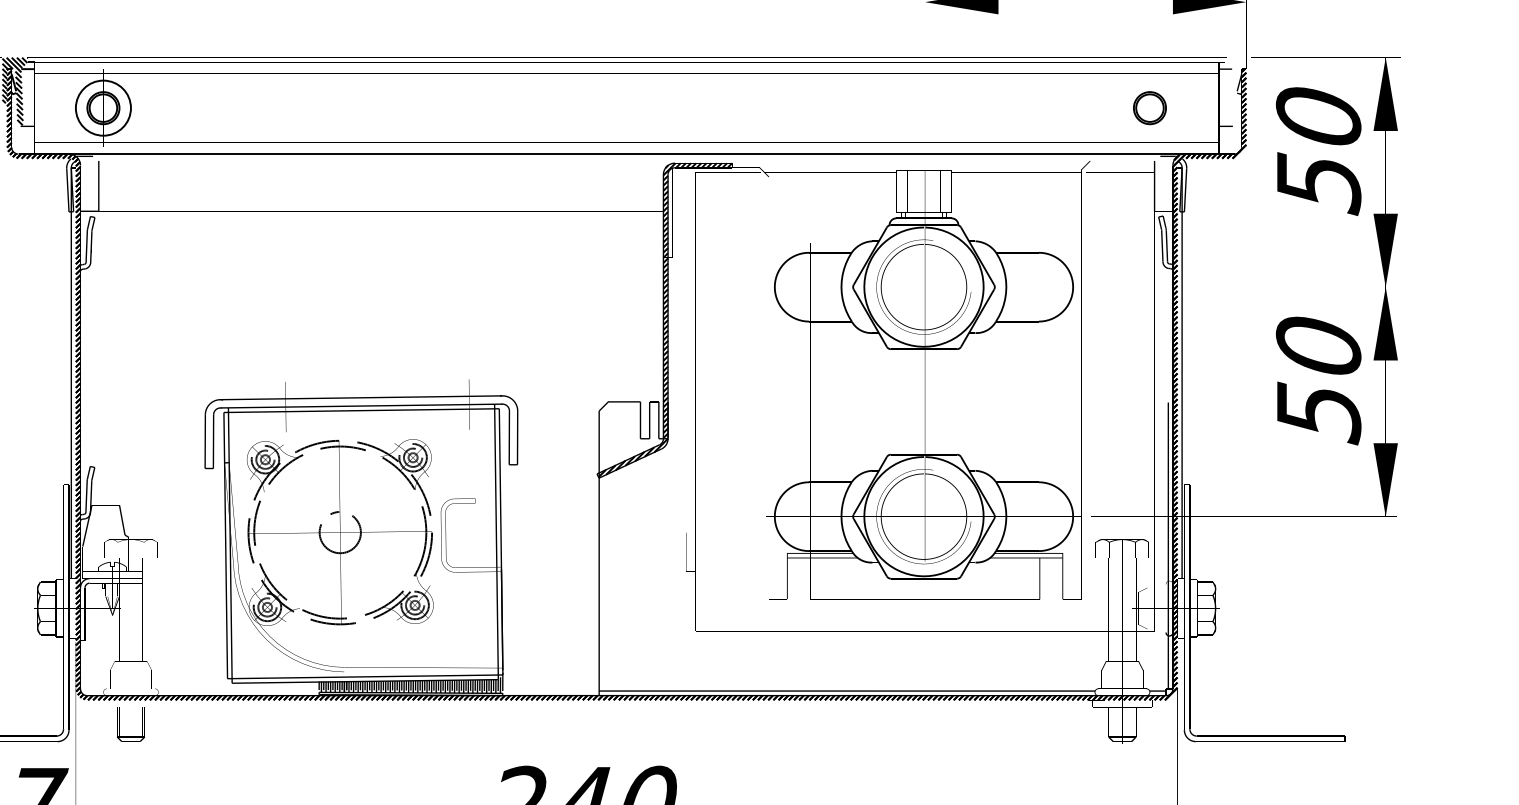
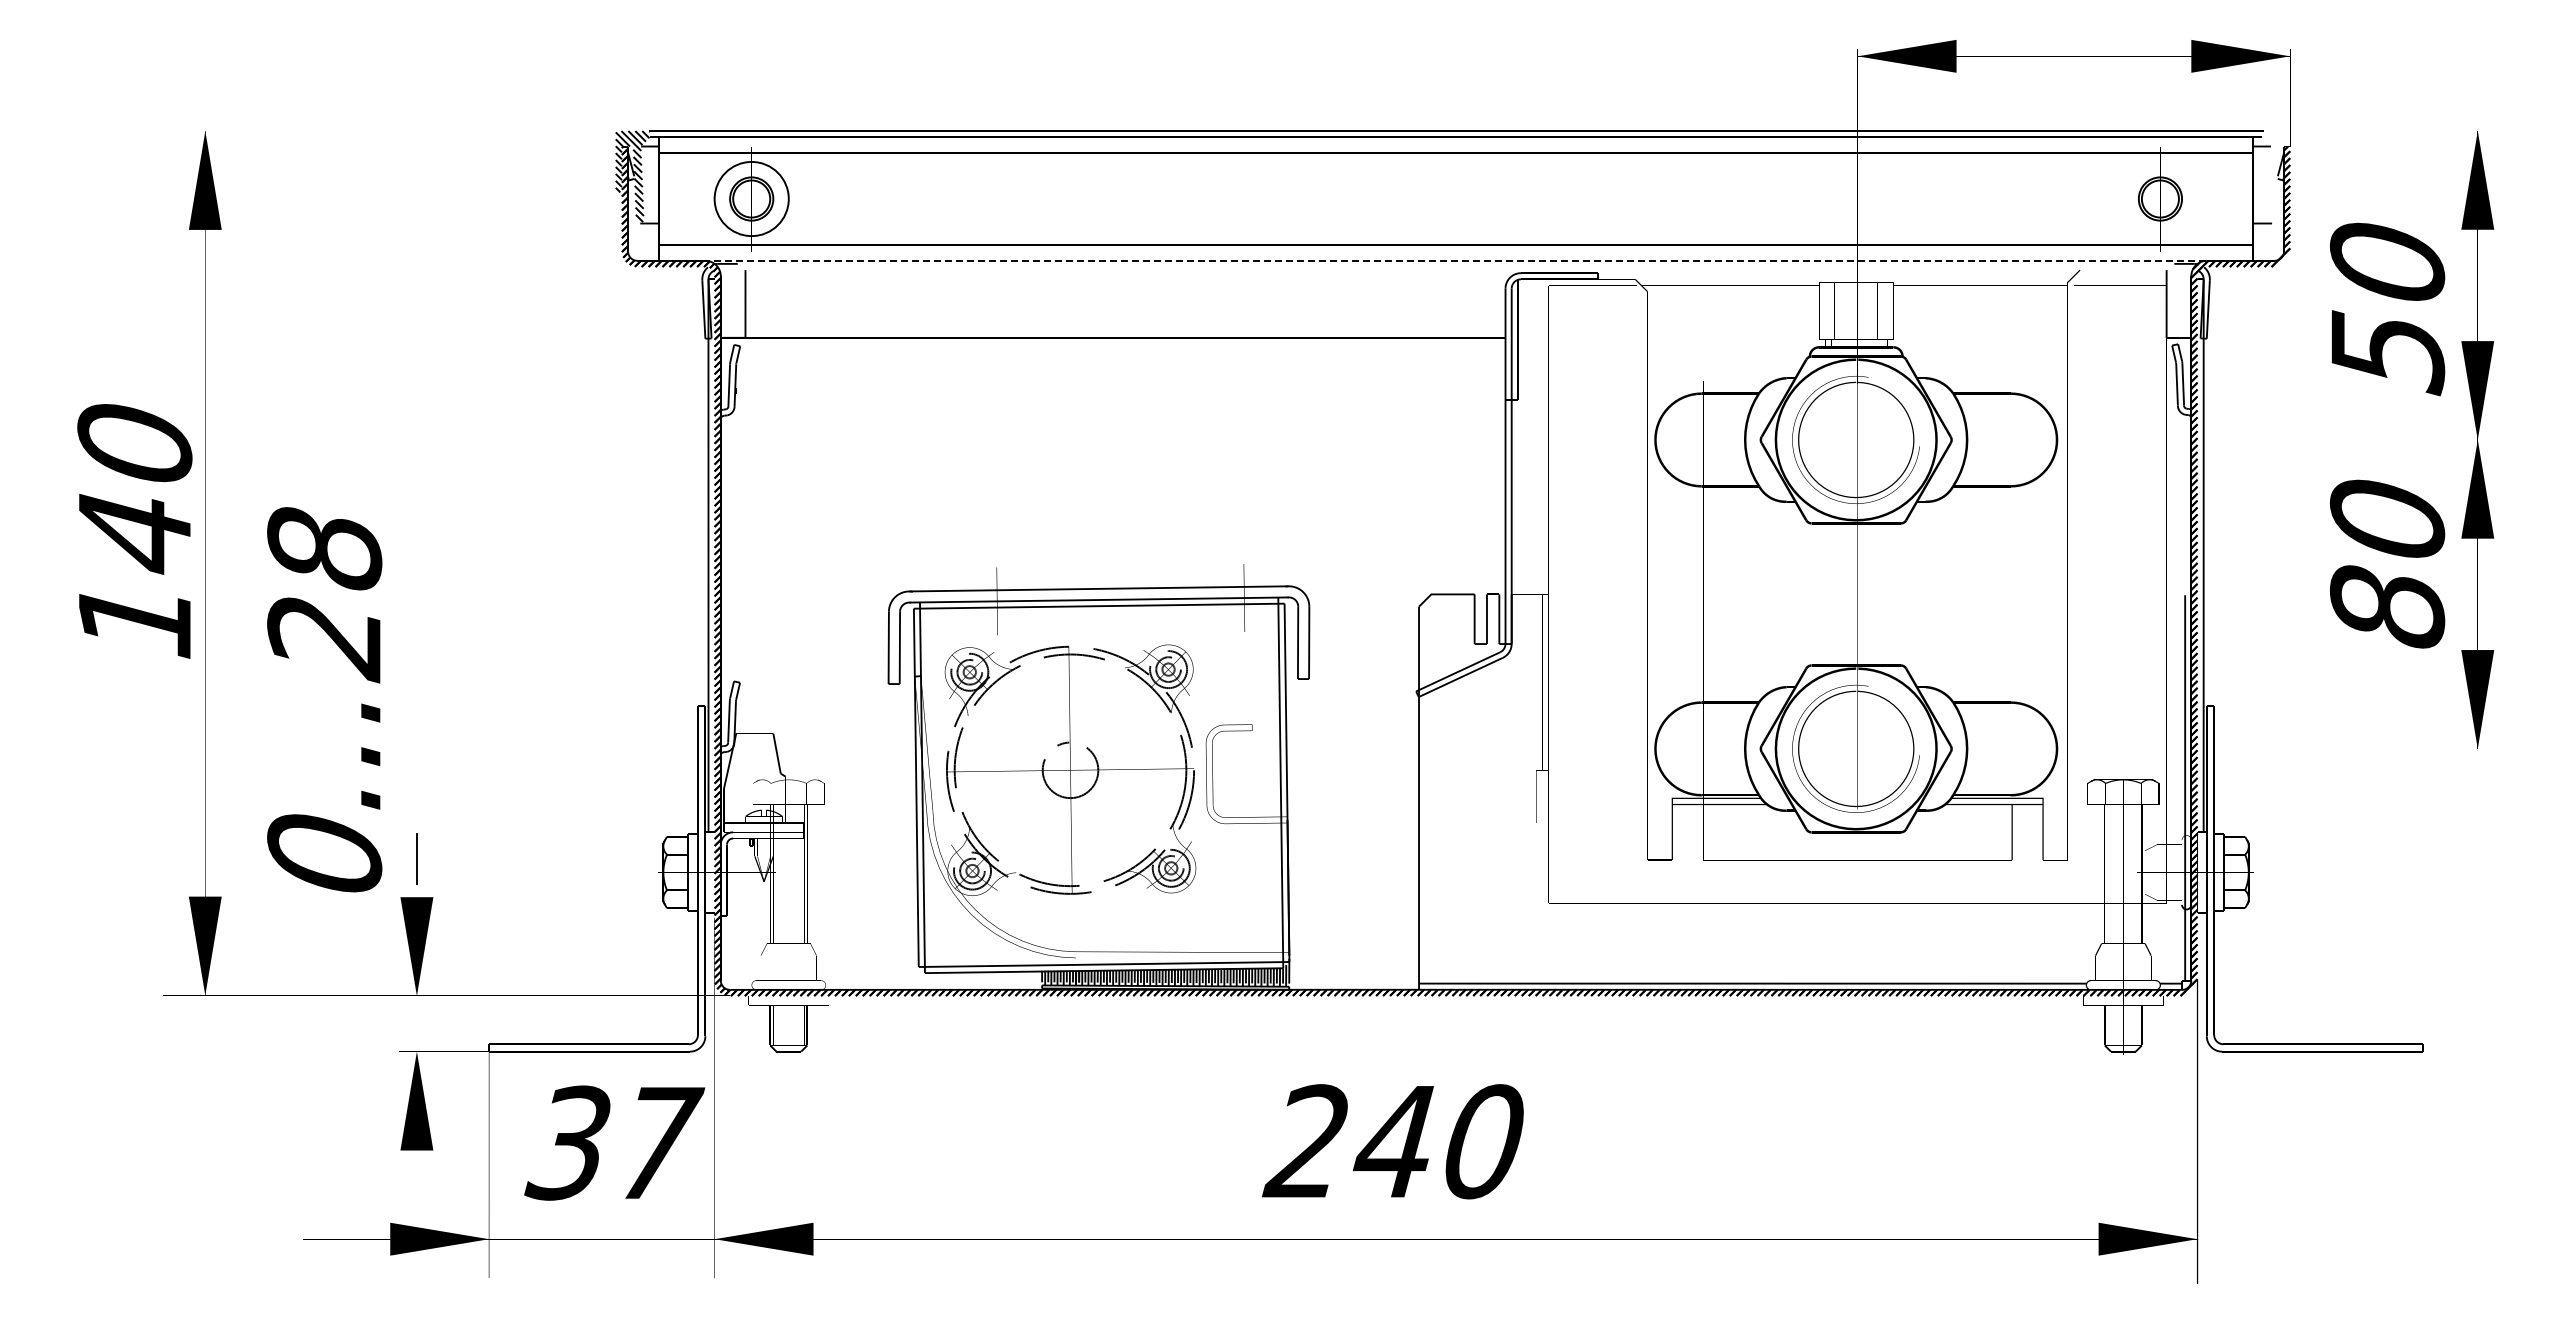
text: (1318, 151) -> (2387, 309), moved
line: (627, 153) -> (1456, 260), solid -> dashed
hatch: (665, 320) -> (1508, 484), removed
text: (1318, 413) -> (2387, 609), 50 -> 80

